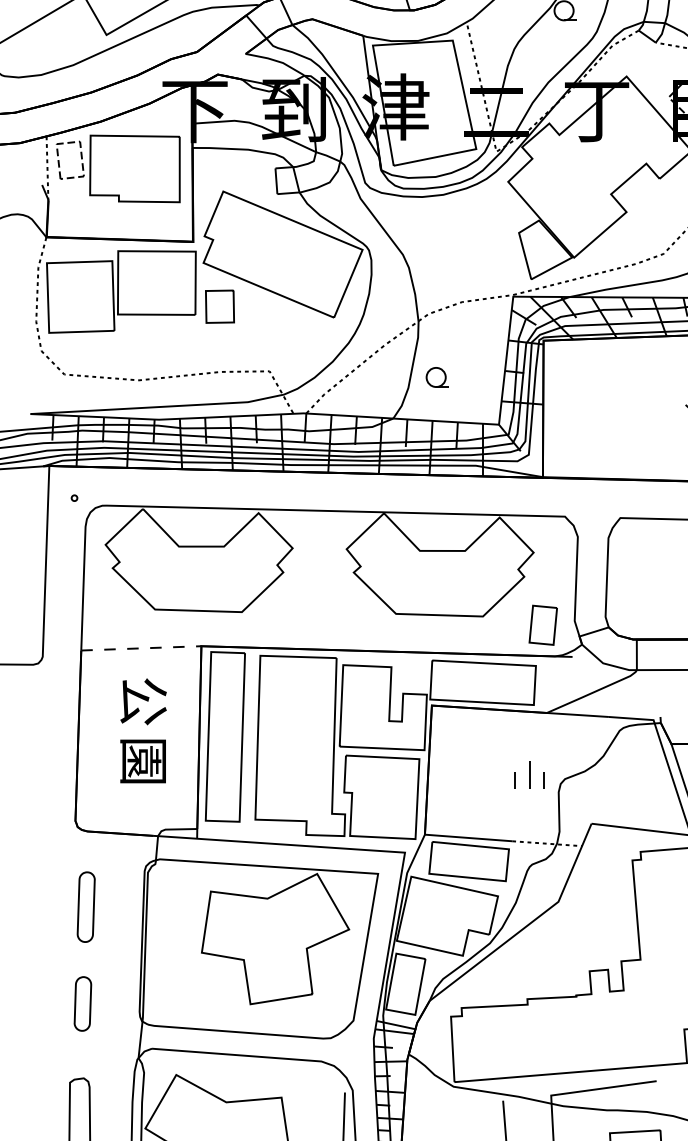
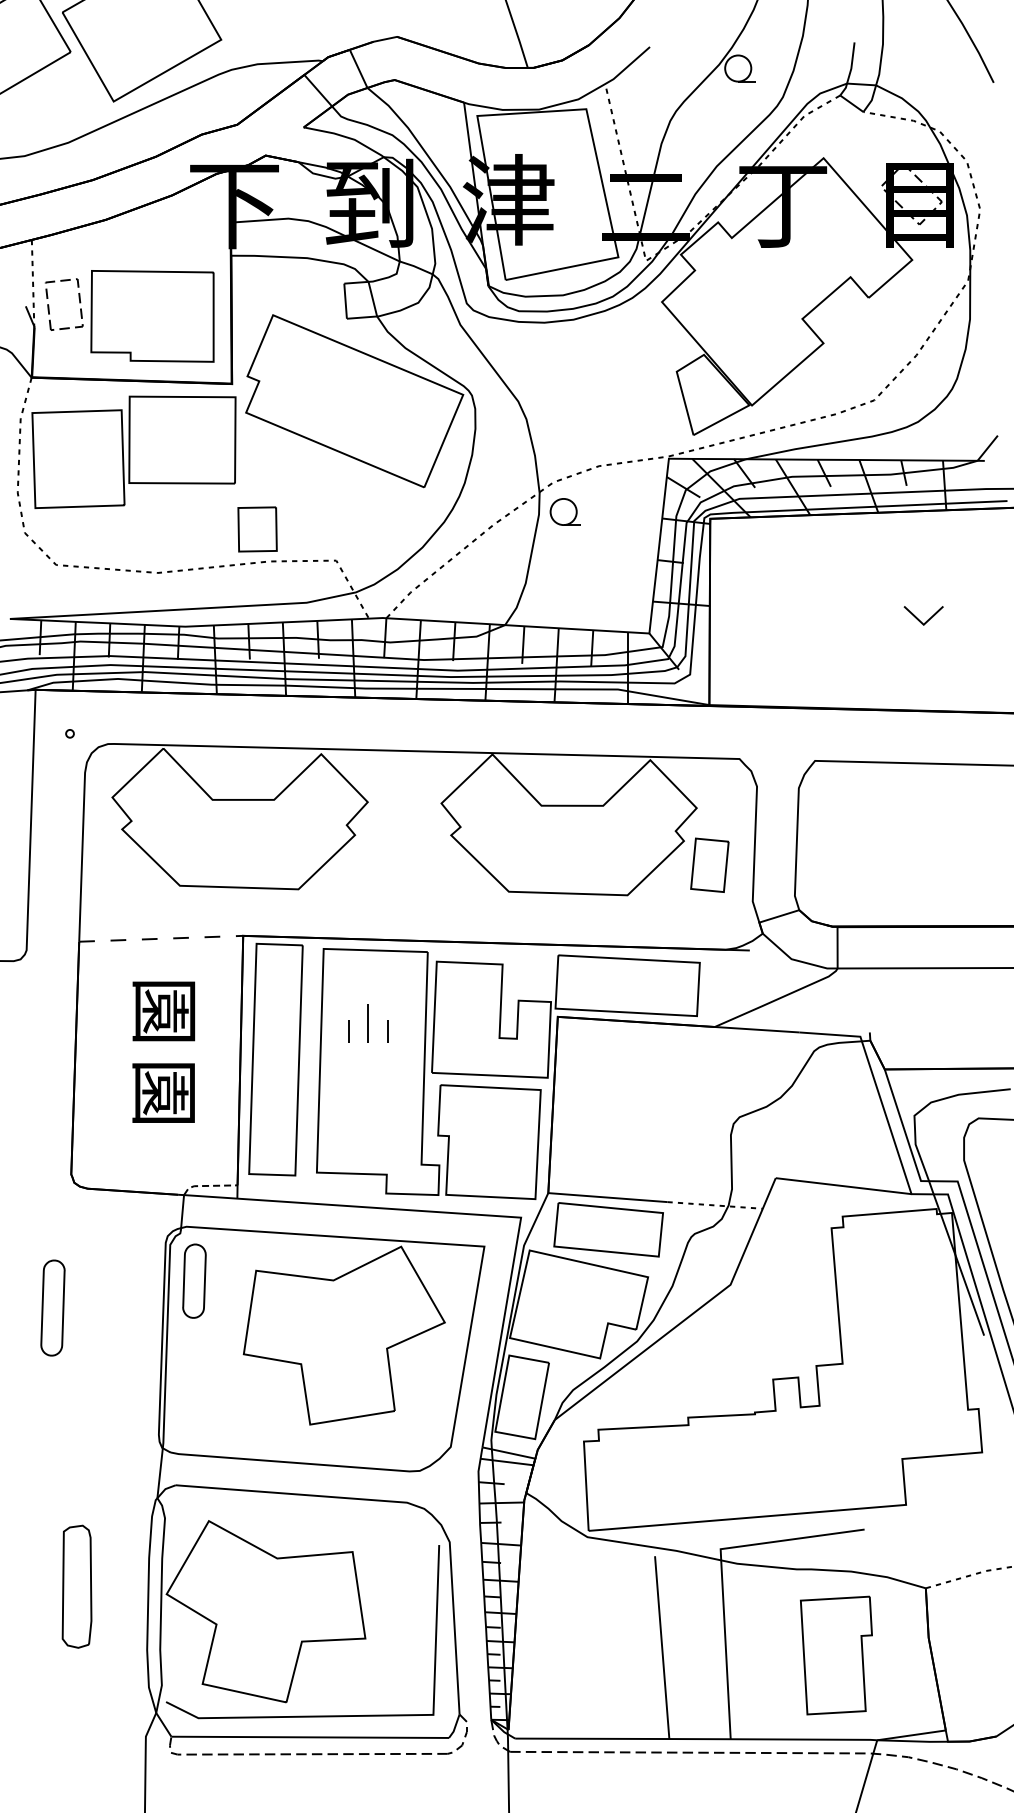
part: (118, 169) -> (129, 316), moved
part: (219, 306) -> (257, 529), moved
part: (436, 377) -> (564, 511), moved
part: (543, 624) -> (709, 864), moved
text: (143, 701) -> (163, 1011), 公 -> 園
part: (529, 774) -> (368, 1023), moved
line: (175, 829) -> (207, 1185), solid -> dashed
part: (85, 906) -> (52, 1307), moved
part: (82, 1003) -> (194, 1280), moved

